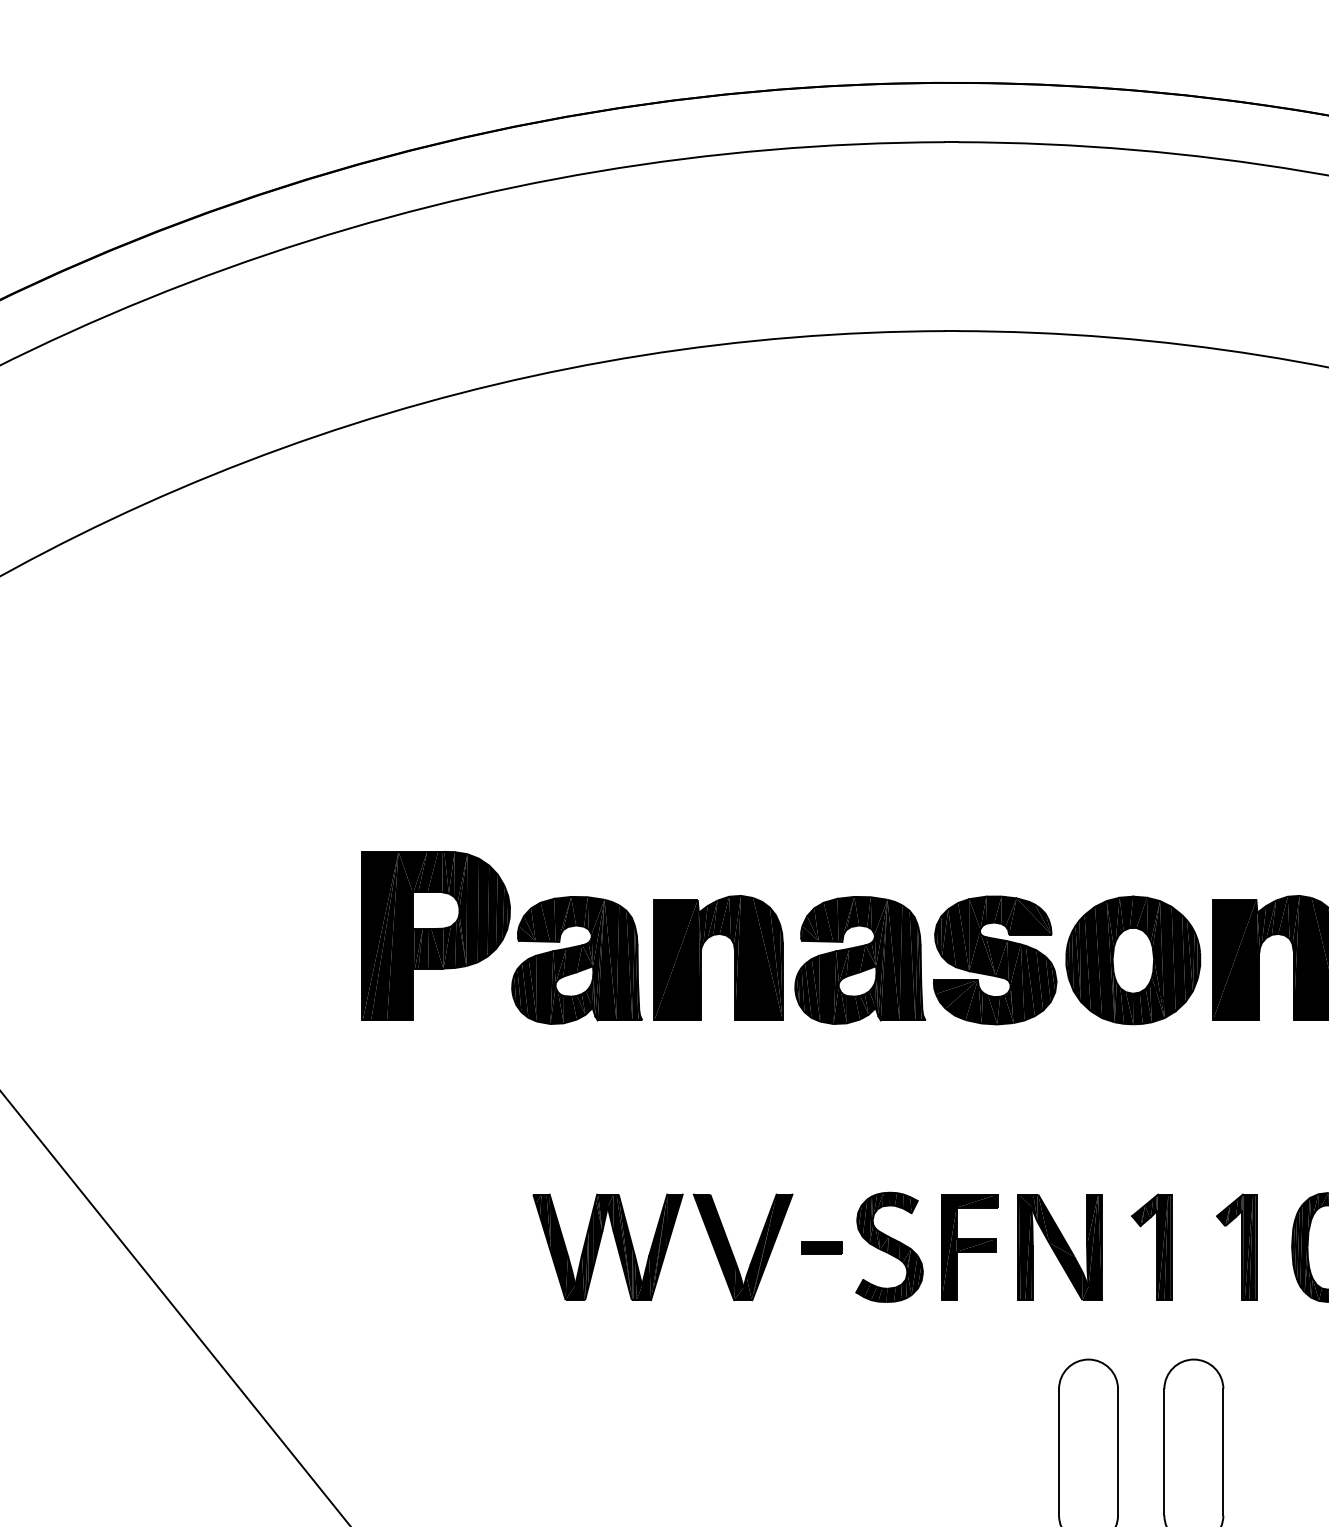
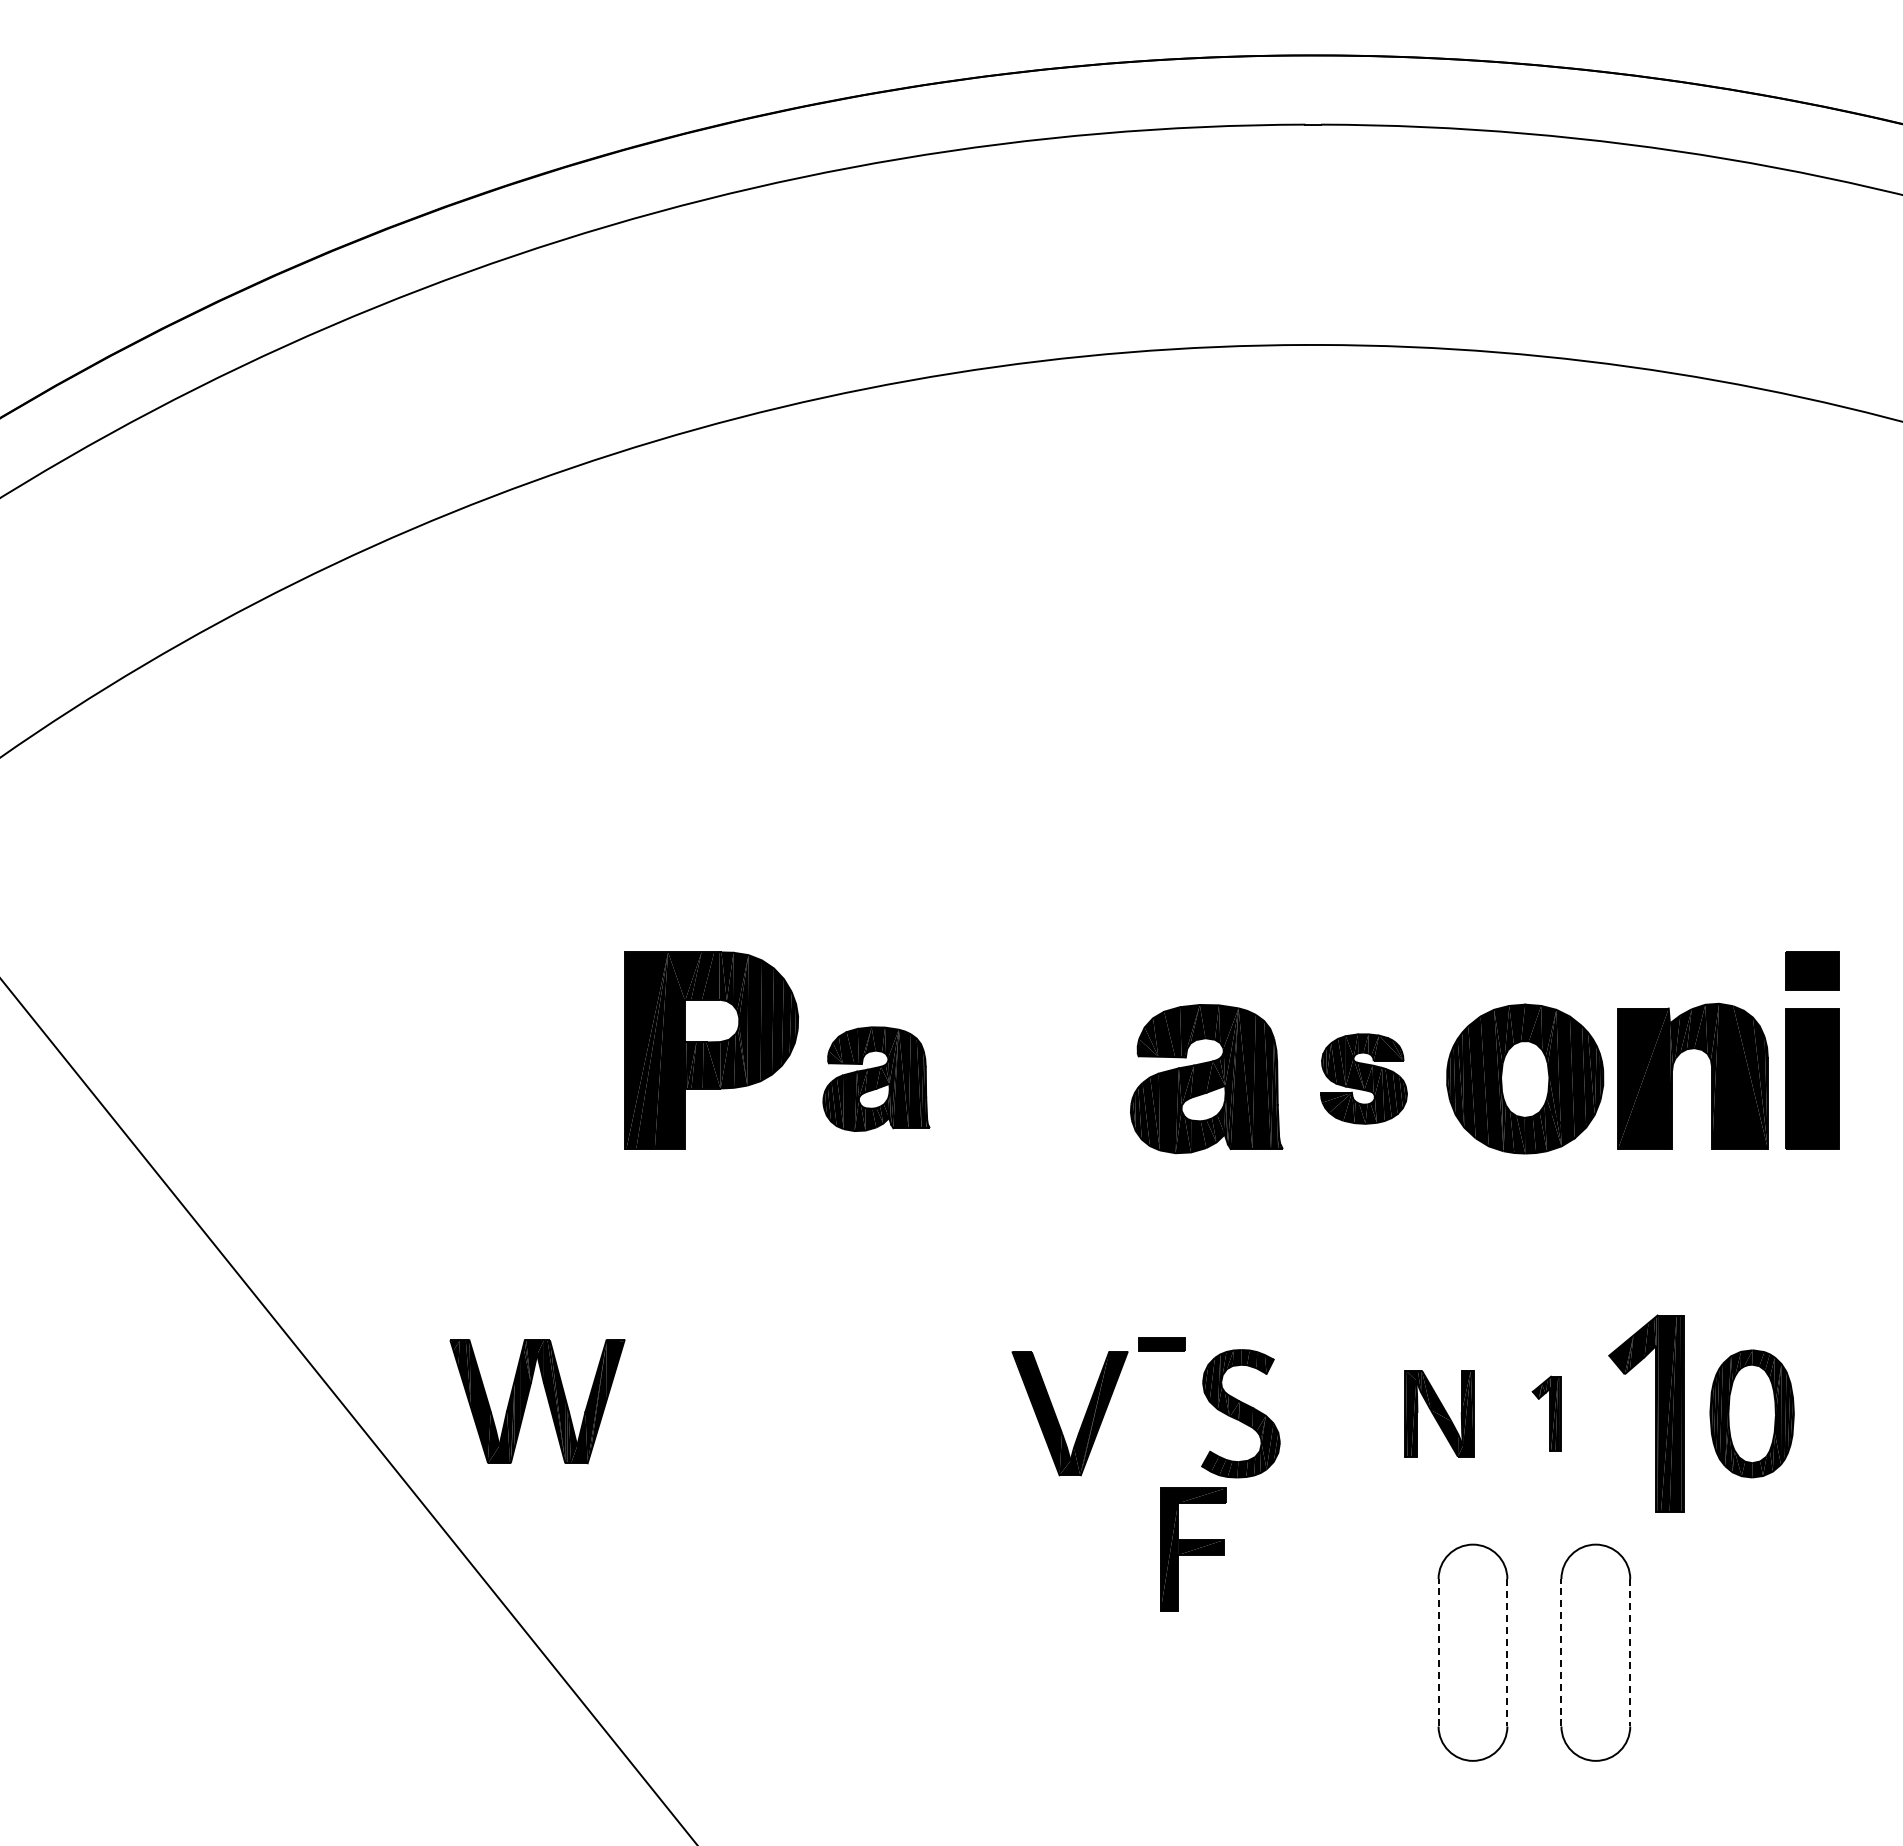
part: (734, 957) -> (1060, 1075), removed
part: (994, 959) -> (1363, 1078), size x0.6
part: (577, 960) -> (876, 1079), size x0.7
part: (600, 1243) -> (528, 1397), moved
part: (969, 1247) -> (1193, 1549), moved
part: (1059, 1247) -> (1439, 1413), size x0.7
part: (1151, 1247) -> (1546, 1413), size x0.6
part: (1236, 1247) -> (1645, 1413), size x1.6
part: (821, 1248) -> (1161, 1344), moved
line: (1058, 1452) -> (1438, 1652), solid -> dashed
line: (1118, 1452) -> (1507, 1652), solid -> dashed
line: (1164, 1452) -> (1561, 1652), solid -> dashed
line: (1223, 1452) -> (1630, 1652), solid -> dashed

